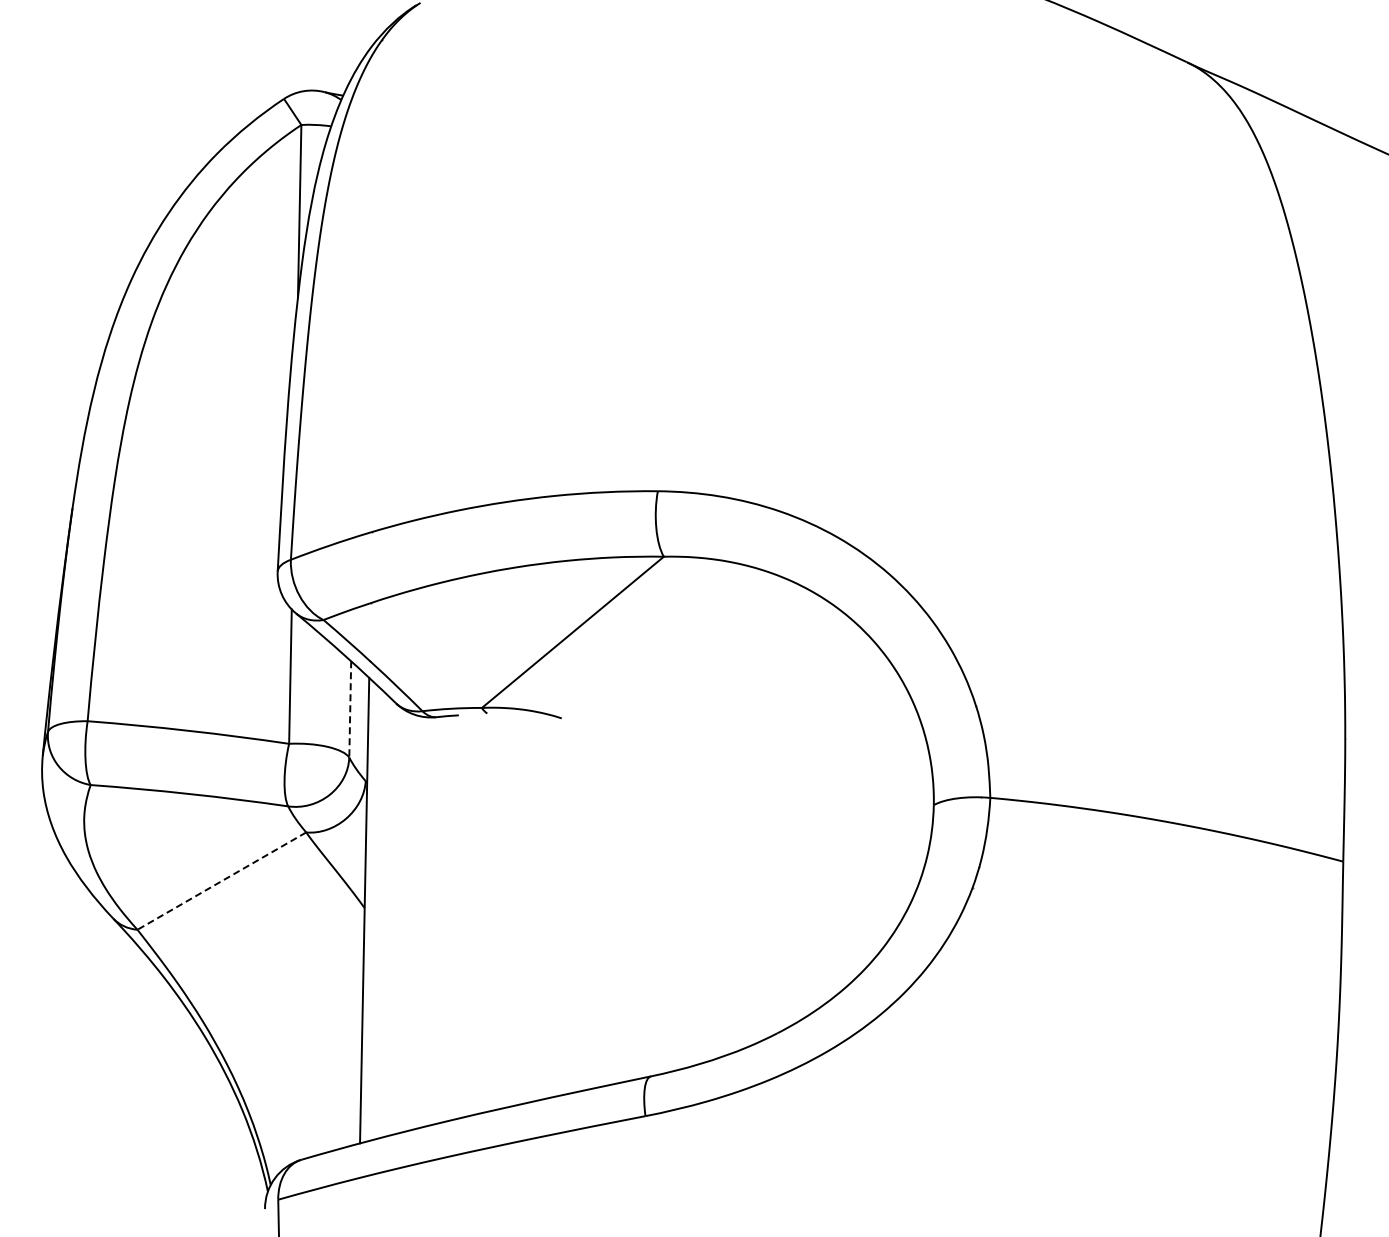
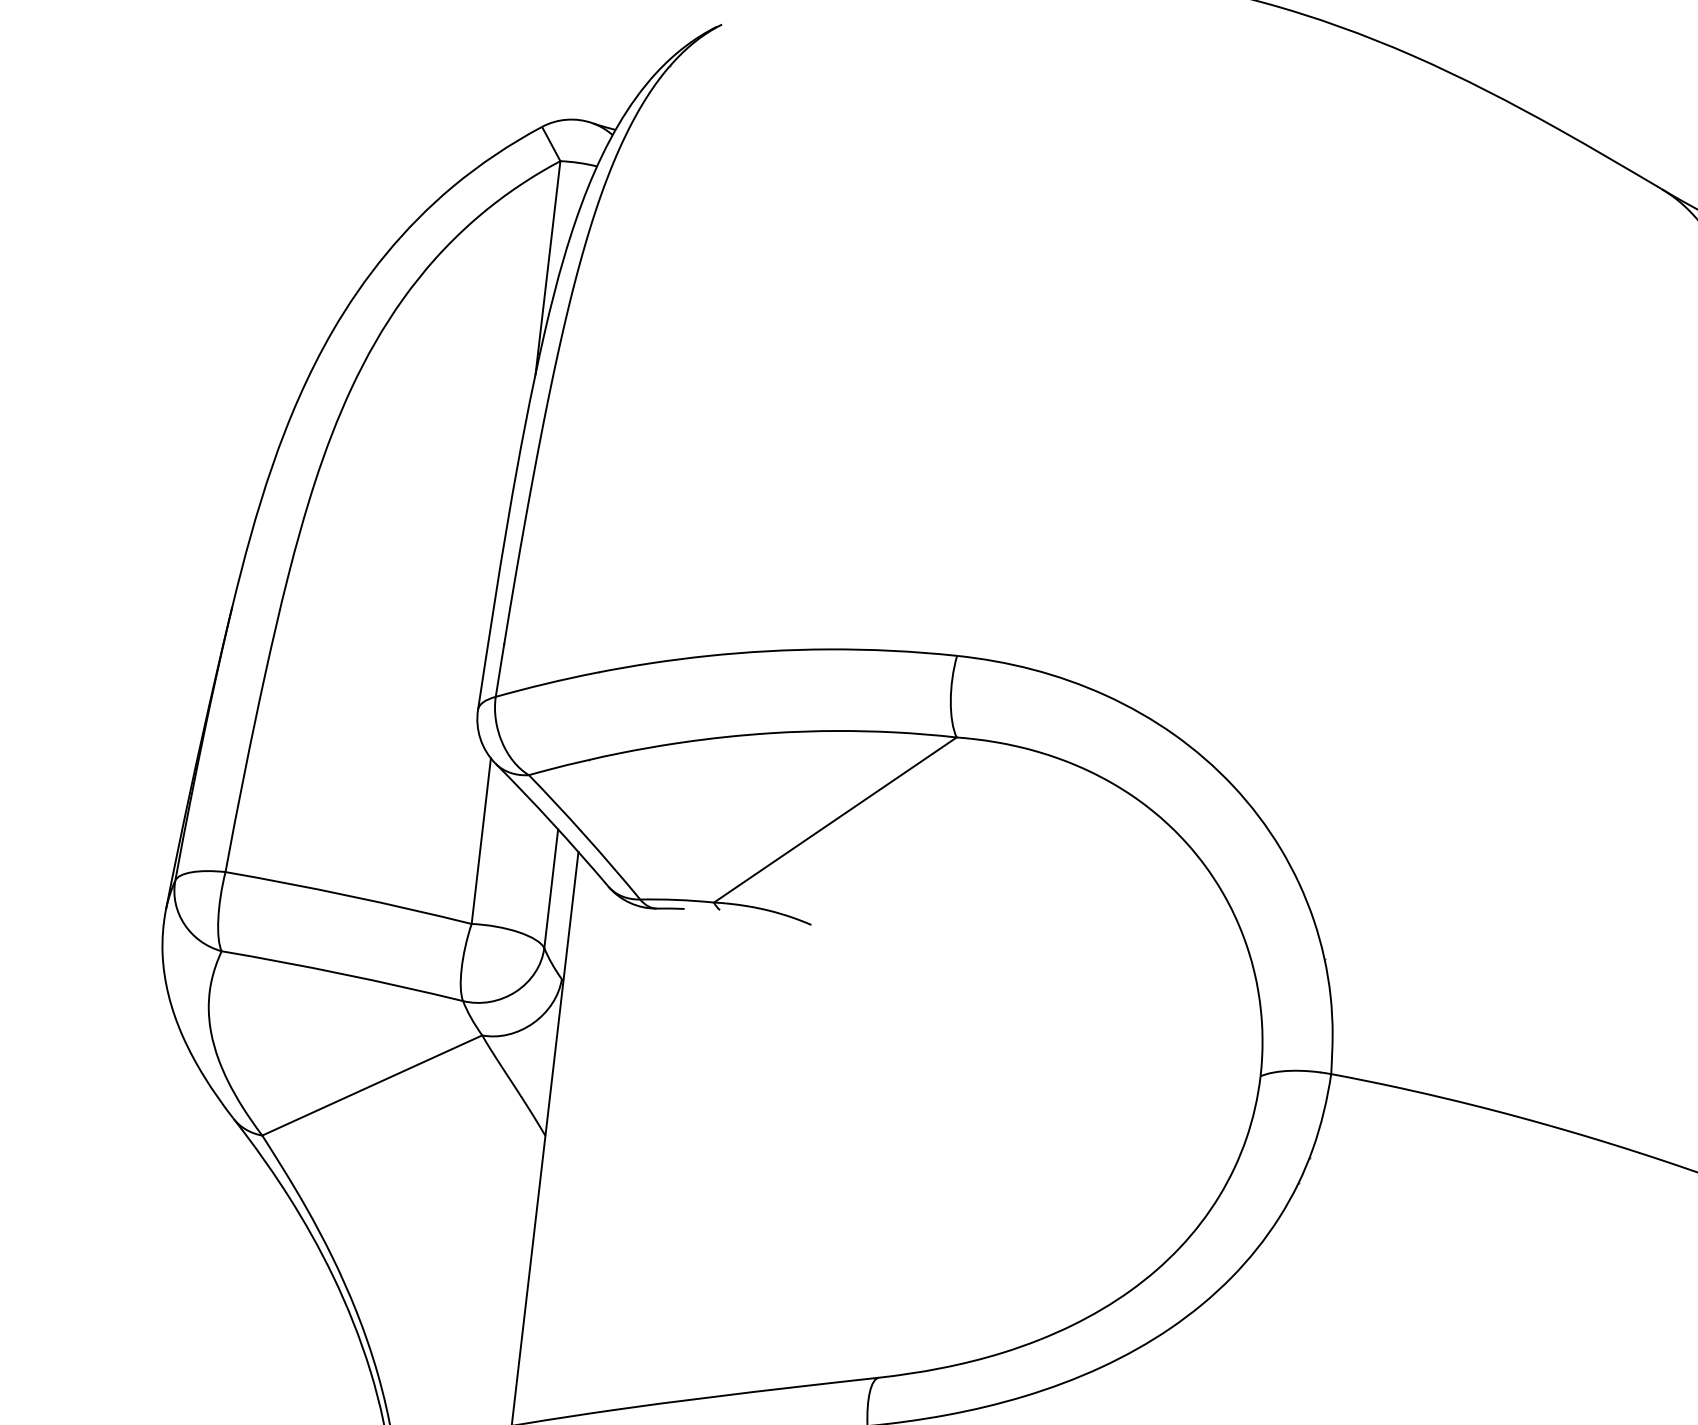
line: (350, 709) -> (551, 888), dashed -> solid
line: (221, 881) -> (371, 1085), dashed -> solid

